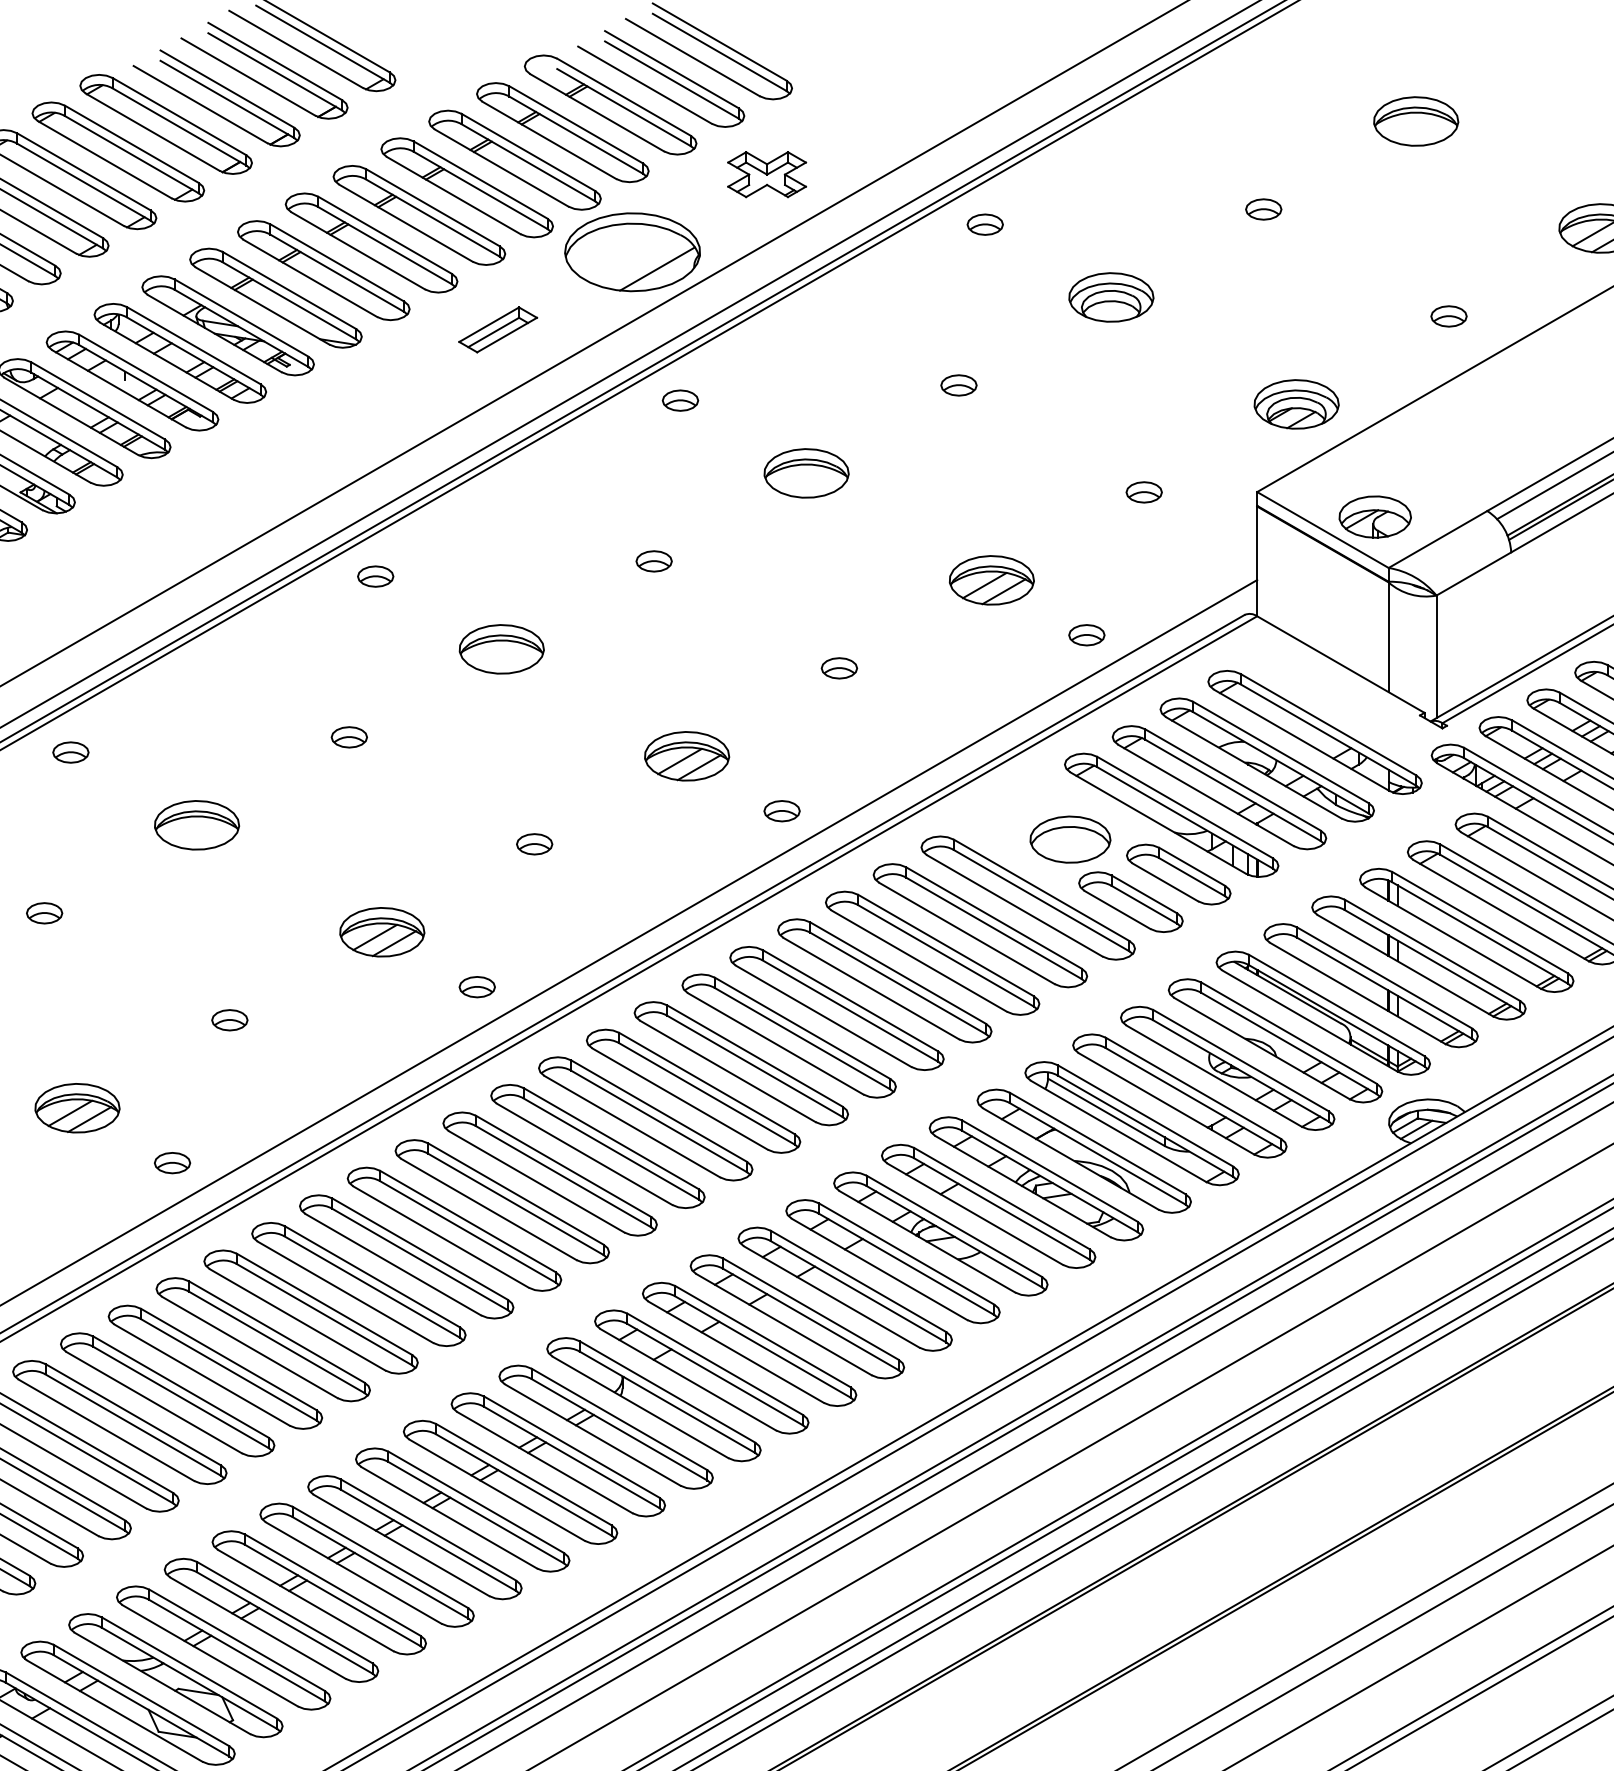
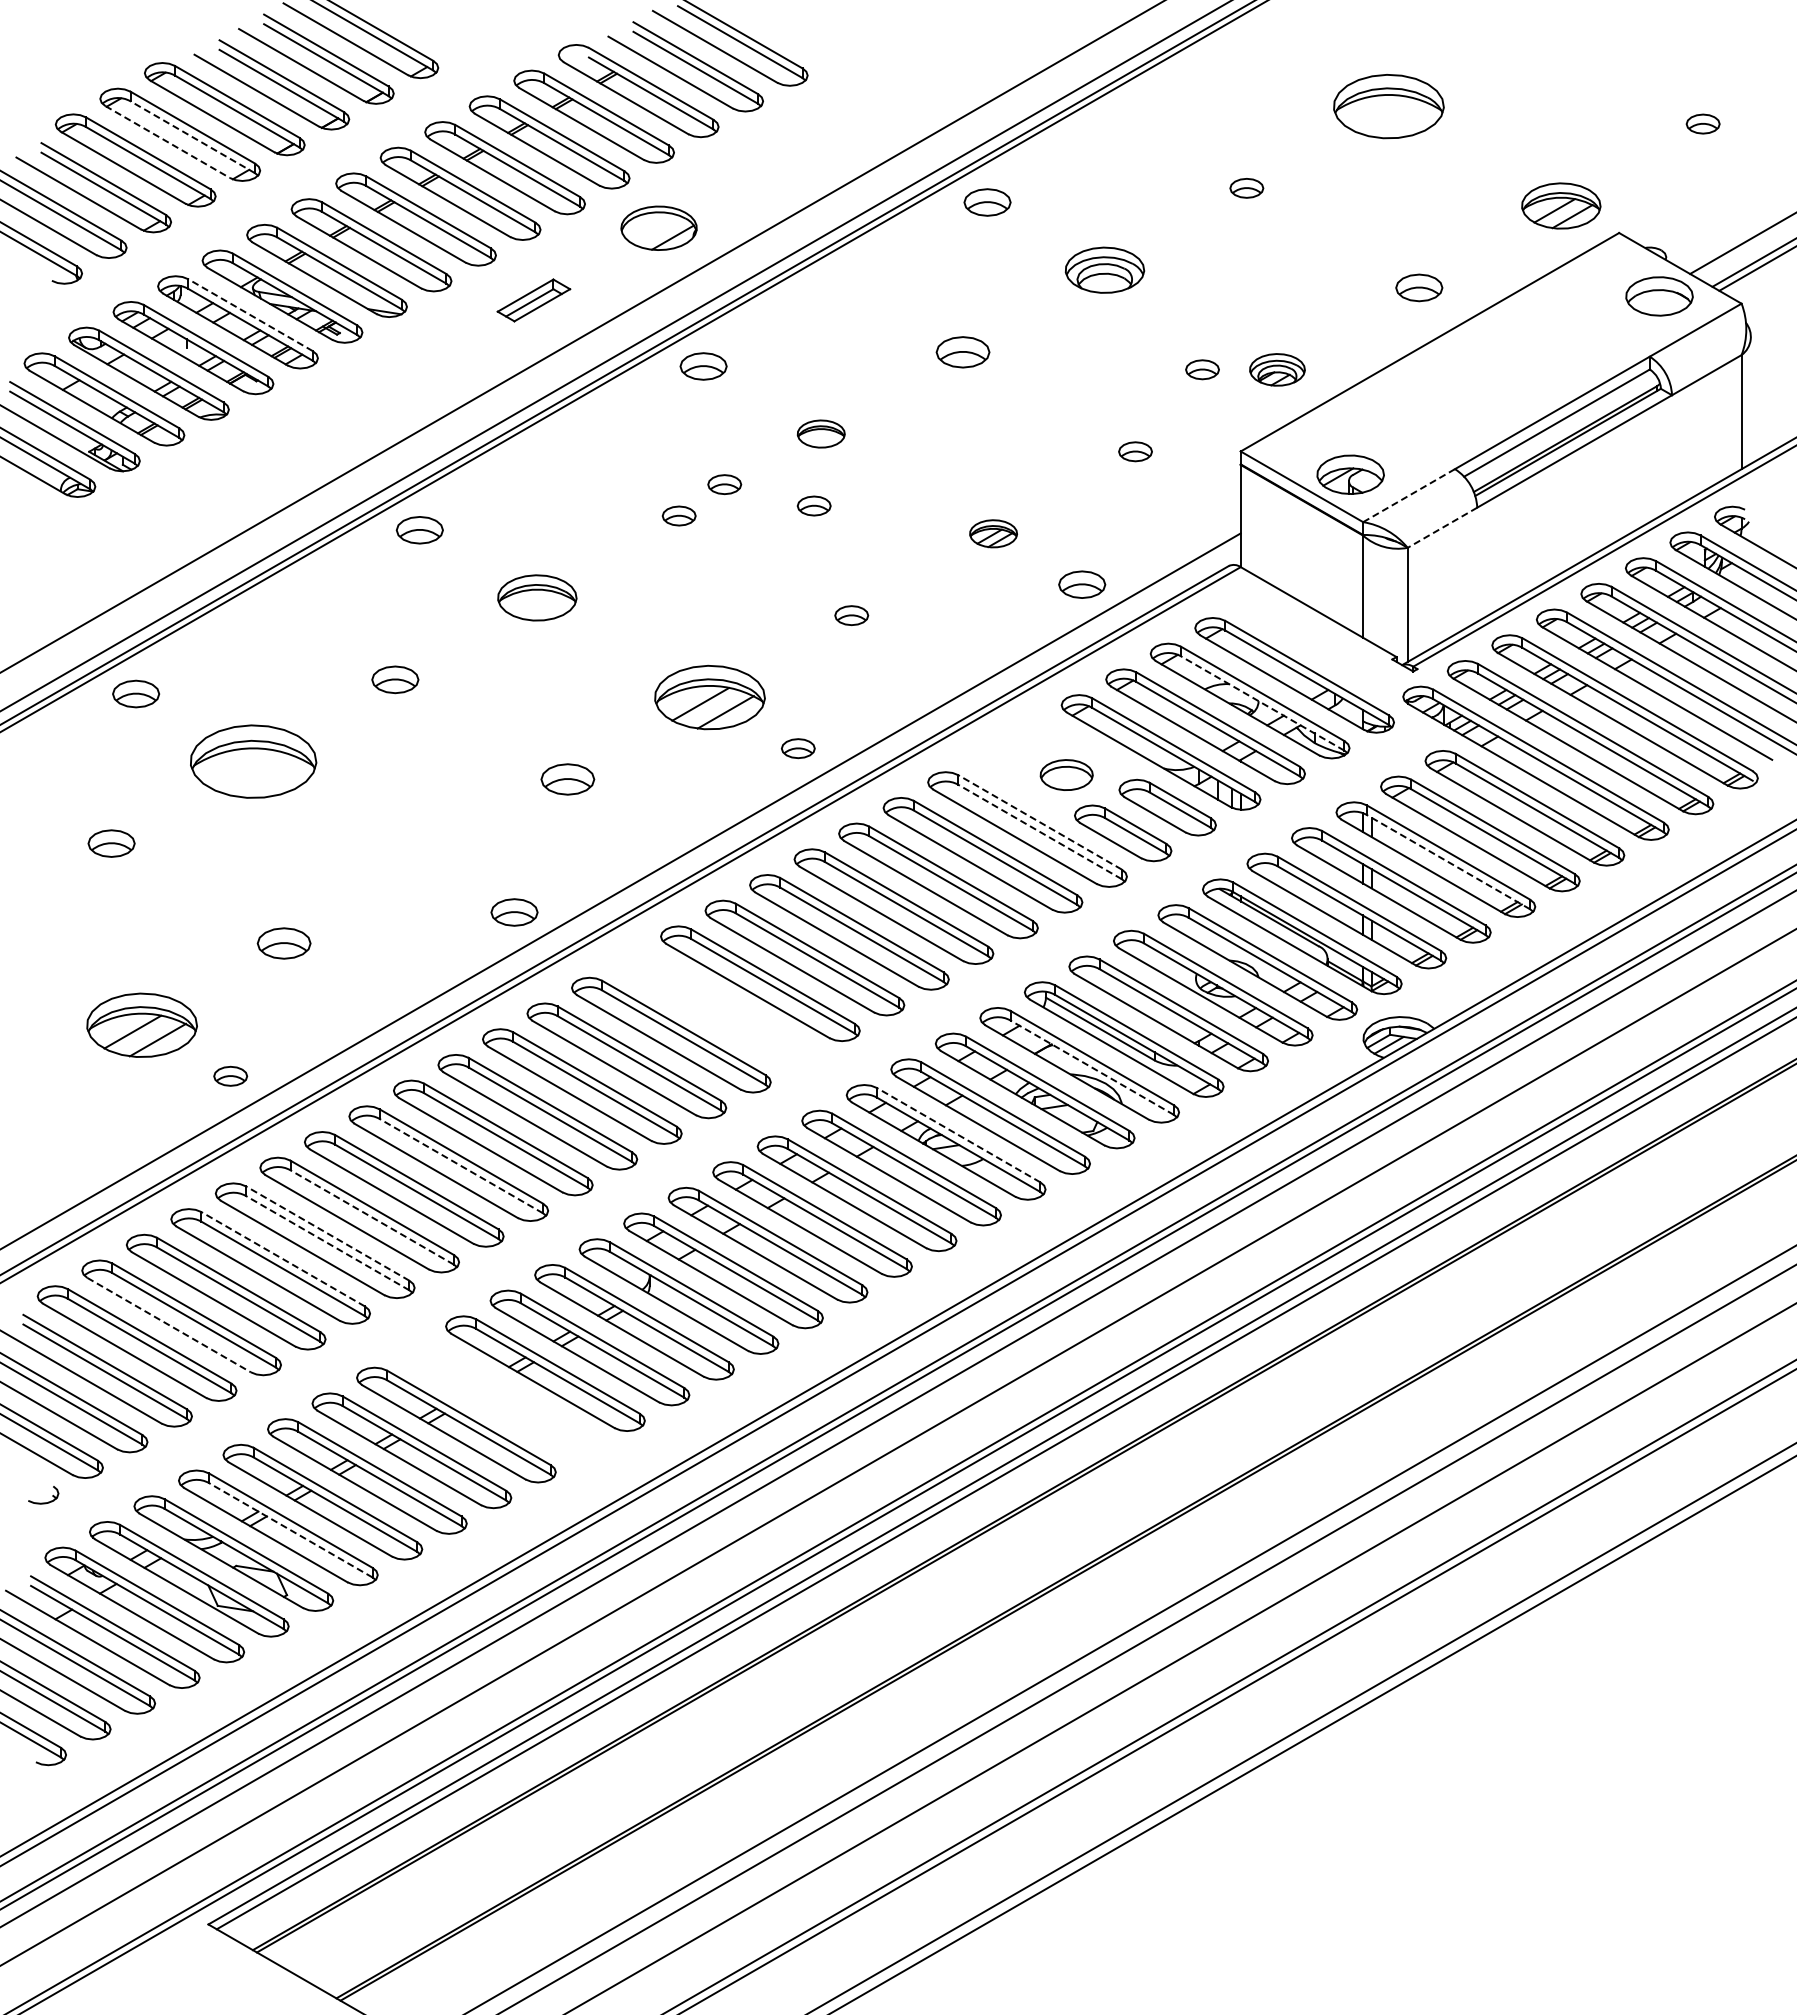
part: (1415, 120) -> (1388, 105), size x1.4
line: (131, 154) -> (192, 137), solid -> dashed
line: (104, 160) -> (167, 142), solid -> dashed
part: (767, 174) -> (784, 155), removed
part: (985, 224) -> (987, 202), size x1.4
part: (631, 252) -> (658, 228), size x0.6
part: (1449, 315) -> (1419, 287), size x1.4
line: (193, 346) -> (250, 315), solid -> dashed
part: (958, 384) -> (962, 351), size x1.6
part: (680, 399) -> (703, 365), size x1.4
part: (1216, 404) -> (1202, 369), added
part: (1296, 404) -> (1277, 369), size x0.7
part: (806, 472) -> (821, 433), size x0.6
part: (702, 527) -> (724, 484), added
line: (1437, 539) -> (1408, 495), solid -> dashed
part: (798, 550) -> (813, 505), added
line: (1473, 574) -> (1442, 528), solid -> dashed
part: (375, 575) -> (419, 529), size x1.4
part: (991, 580) -> (993, 533), size x0.6
part: (1086, 634) -> (1081, 584), size x1.4
part: (349, 736) -> (395, 679), size x1.4
part: (70, 751) -> (135, 693), size x1.4
part: (686, 756) -> (709, 697), size x1.4
line: (1280, 762) -> (1262, 703), solid -> dashed
part: (197, 825) -> (253, 761), size x1.6
part: (1070, 838) -> (1066, 774), size x0.7
part: (534, 844) -> (567, 779), size x1.6
line: (1041, 890) -> (1039, 822), solid -> dashed
line: (1041, 900) -> (1039, 831), solid -> dashed
part: (44, 913) -> (111, 843), size x1.4
part: (382, 931) -> (426, 860), removed
line: (1479, 932) -> (1447, 861), solid -> dashed
part: (477, 987) -> (514, 912), size x1.4
part: (229, 1019) -> (283, 942), size x1.6
part: (693, 1091) -> (715, 1009), removed
part: (77, 1107) -> (142, 1024), size x1.4
line: (1096, 1153) -> (1091, 1067), solid -> dashed
line: (954, 1225) -> (958, 1134), solid -> dashed
line: (419, 1258) -> (460, 1165), solid -> dashed
line: (323, 1314) -> (371, 1217), solid -> dashed
line: (276, 1331) -> (327, 1233), solid -> dashed
line: (276, 1341) -> (327, 1242), solid -> dashed
line: (228, 1359) -> (282, 1259), solid -> dashed
line: (106, 1430) -> (169, 1325), solid -> dashed
part: (462, 1510) -> (500, 1399), removed
line: (236, 1650) -> (290, 1530), solid -> dashed

